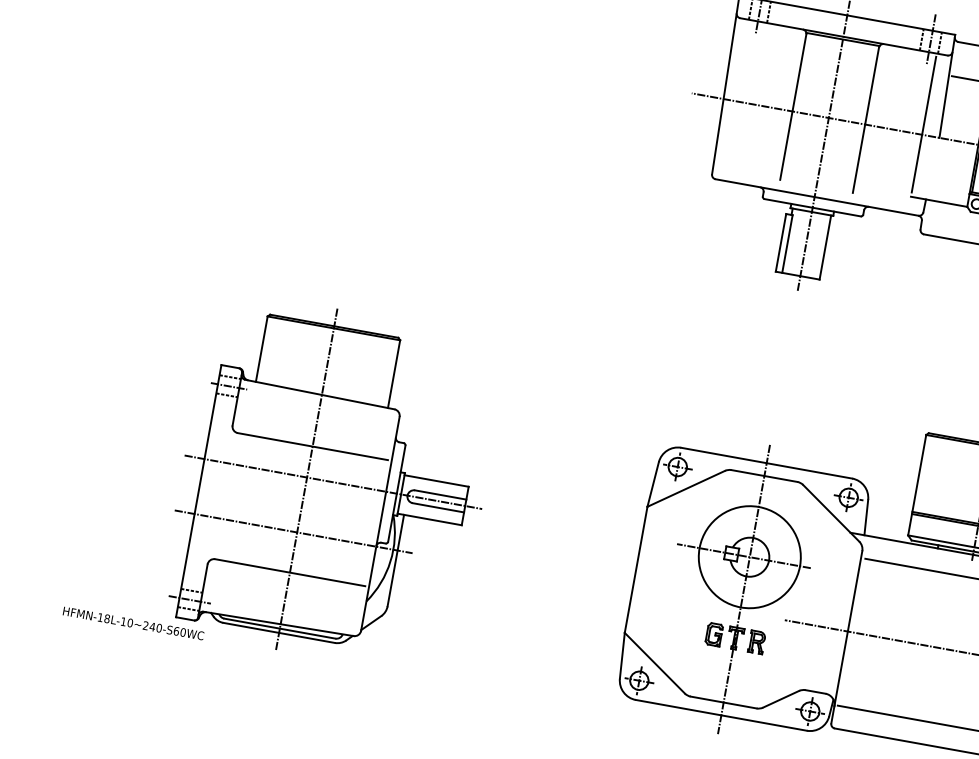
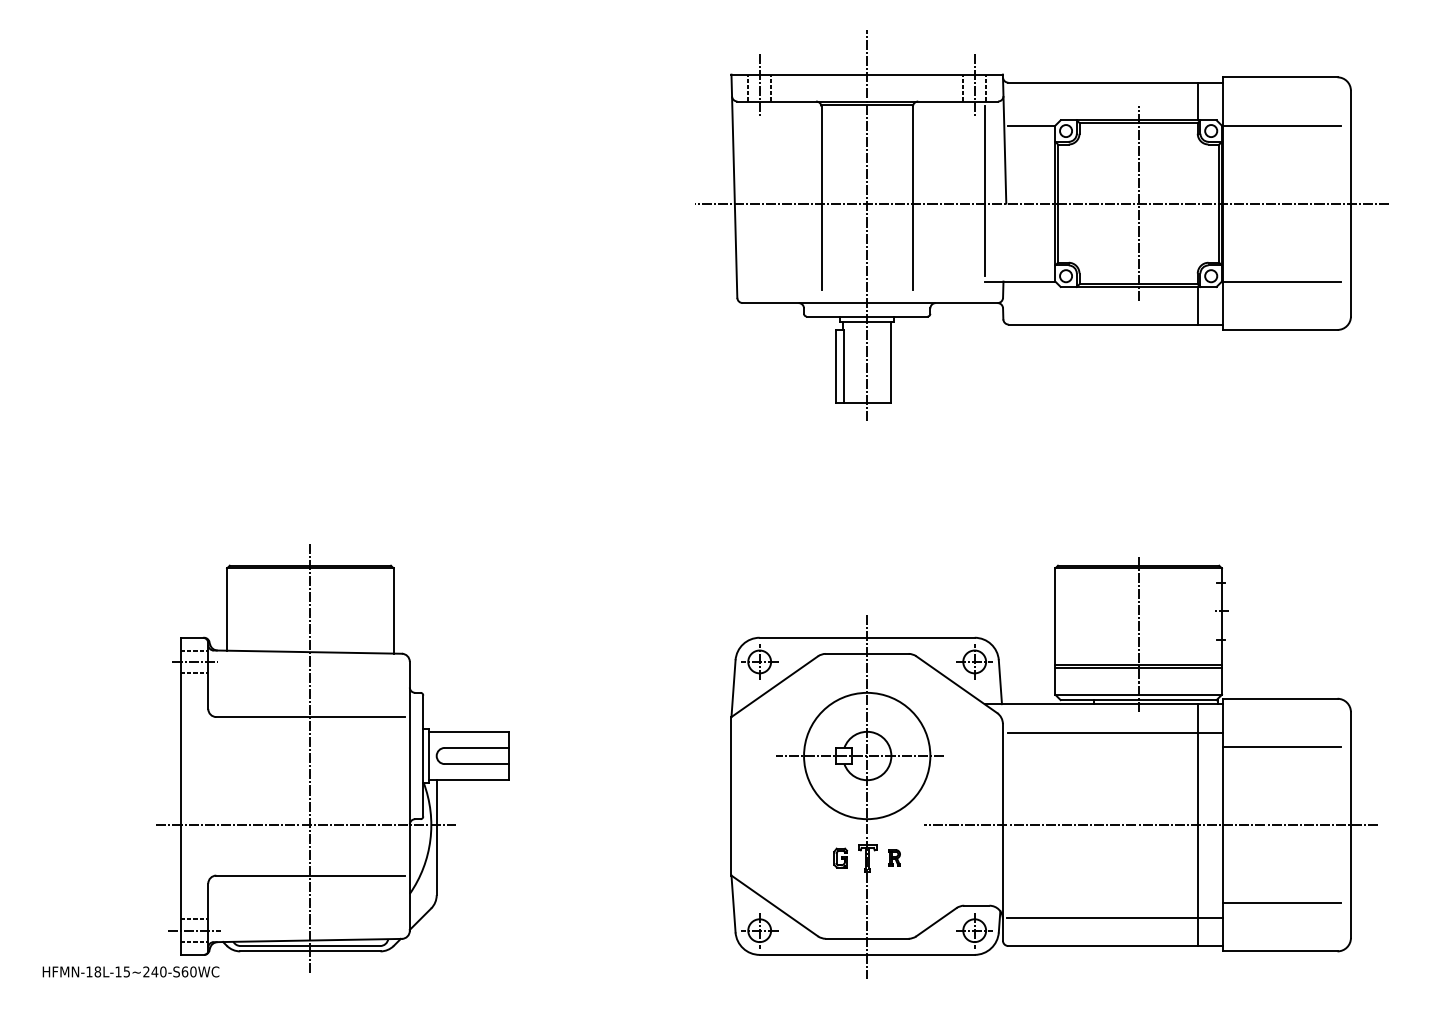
line: (333, 482) -> (343, 756), removed
text: (130, 622) -> (126, 971), HFMN-18L-10~240-S60WC -> HFMN-18L-15~240-S60WC
part: (714, 634) -> (840, 857), size x0.7
part: (757, 641) -> (894, 857), size x0.6

